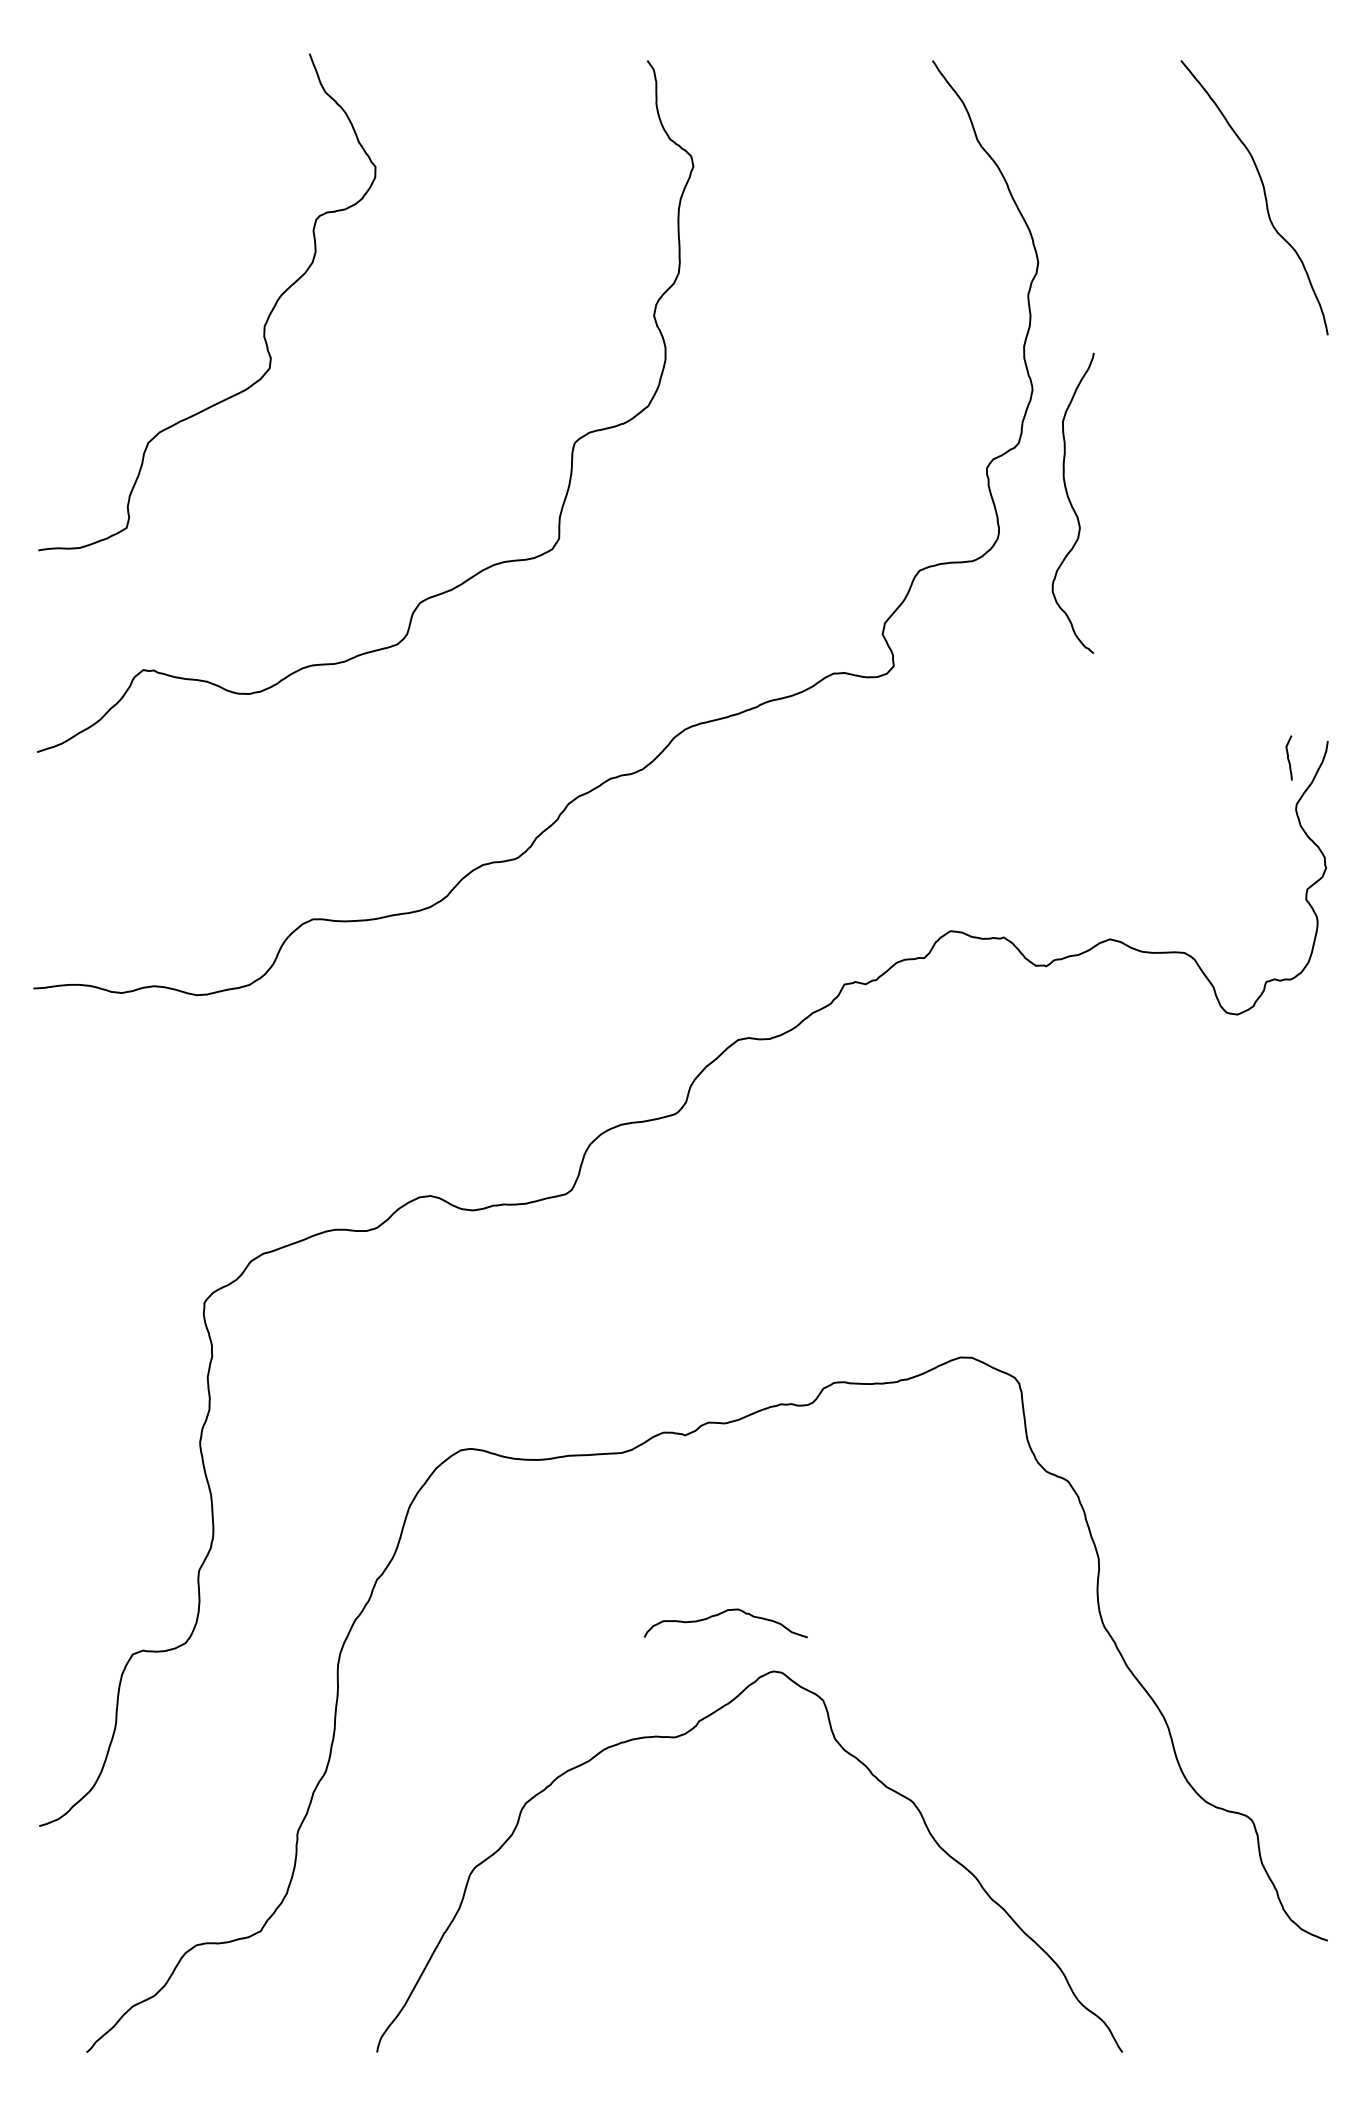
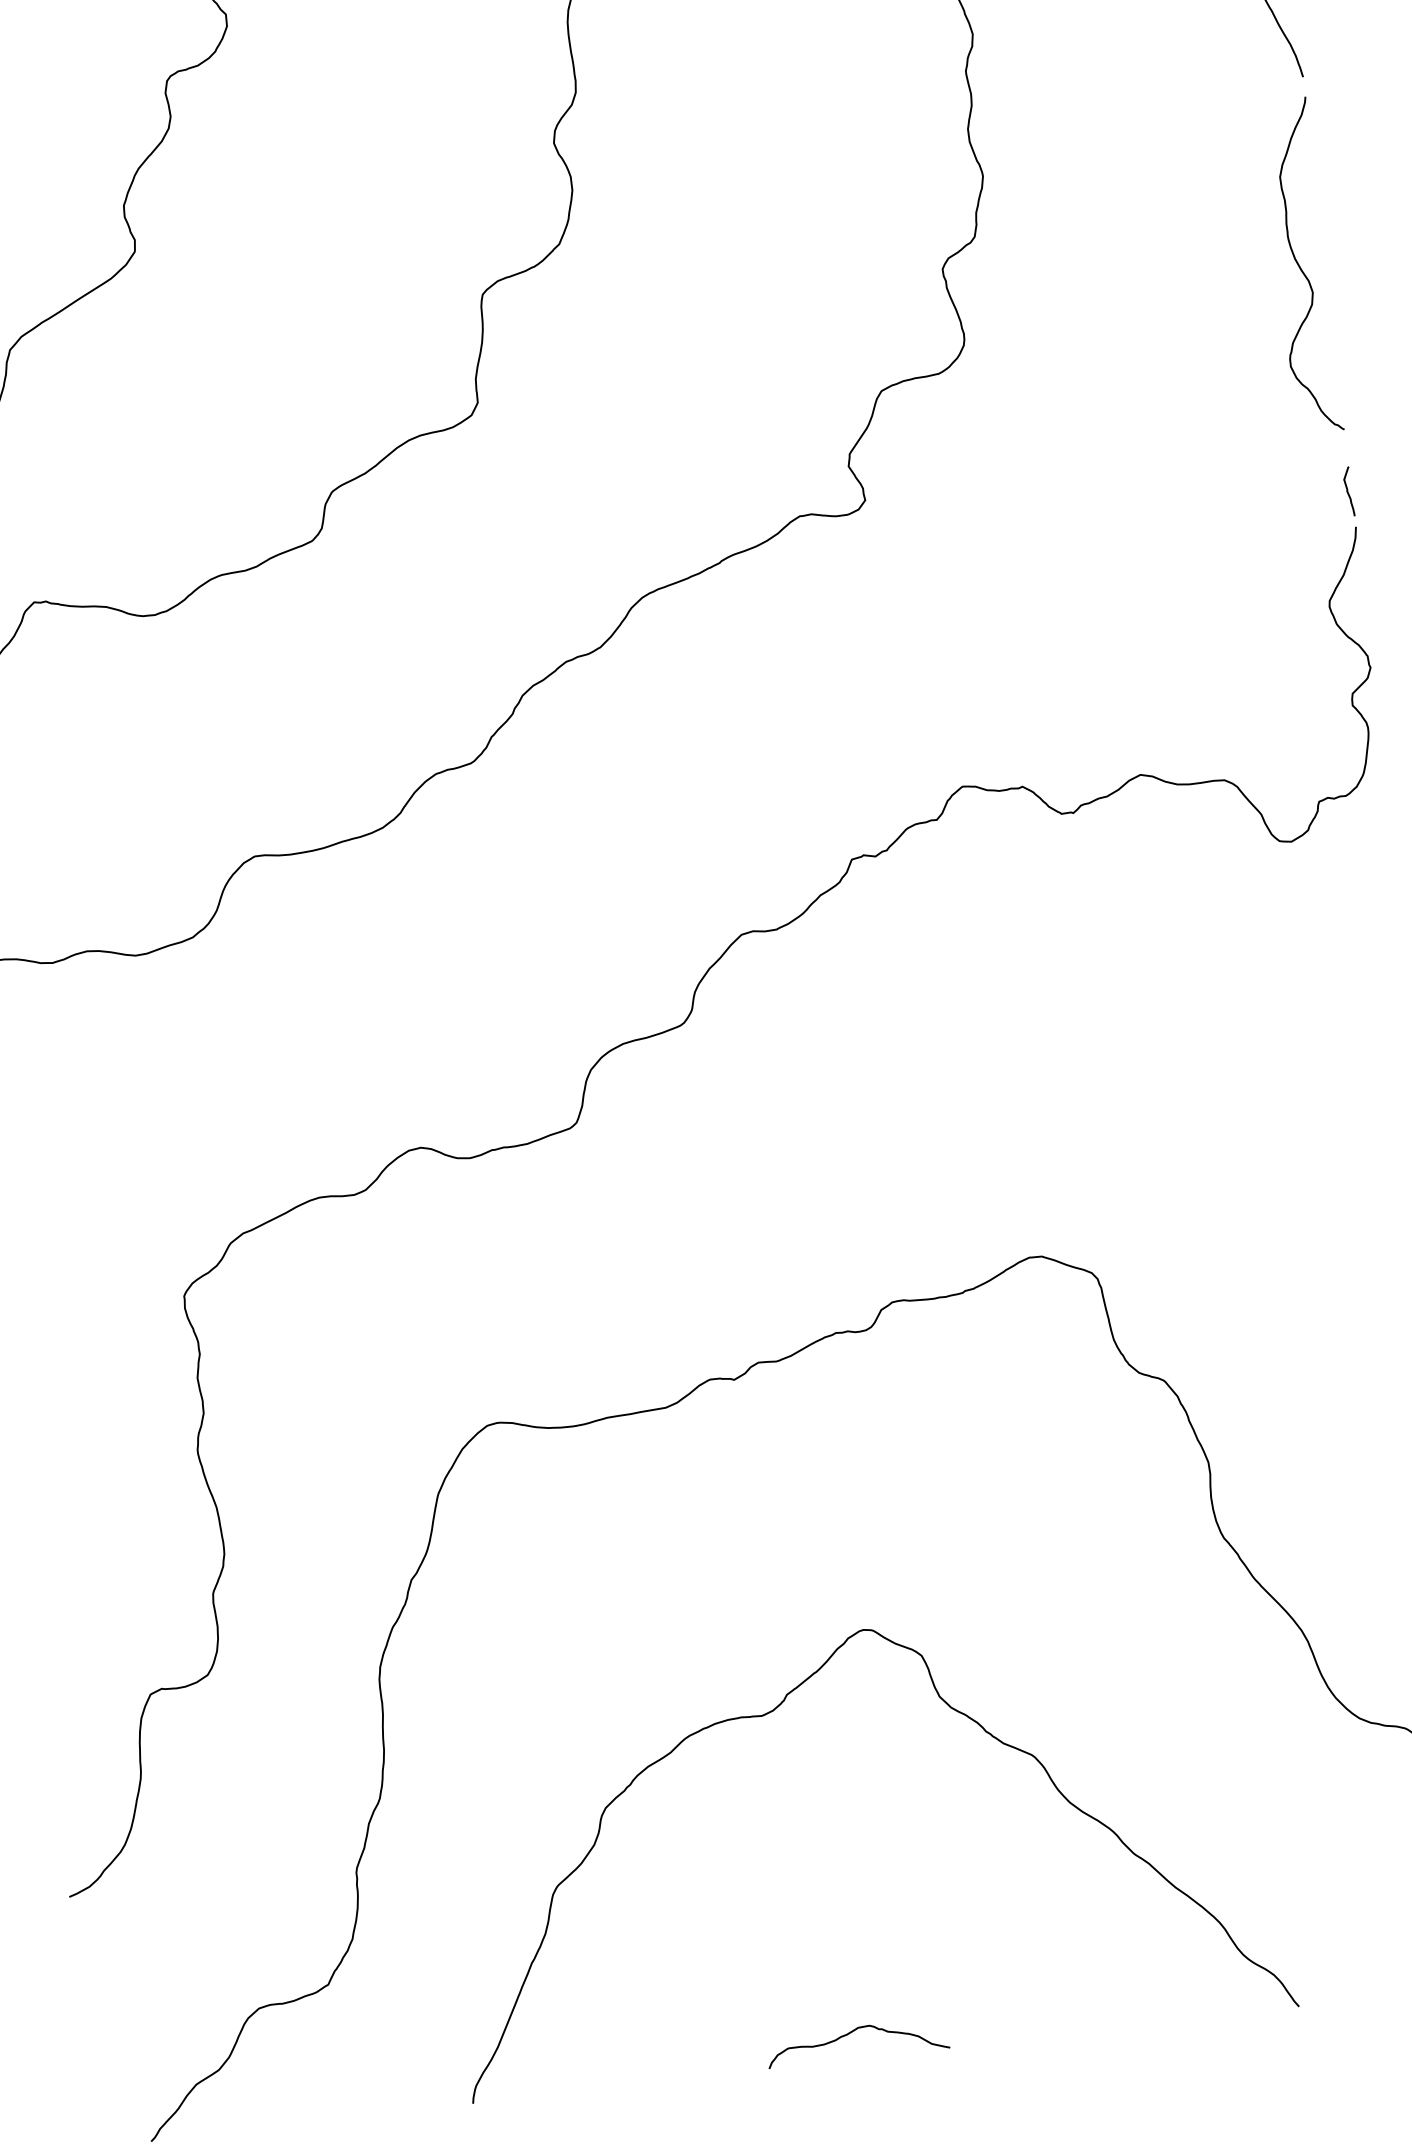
curve: (1071, 502) -> (1300, 265), moved
curve: (1288, 757) -> (1347, 491), moved
curve: (721, 1614) -> (851, 2033), moved

